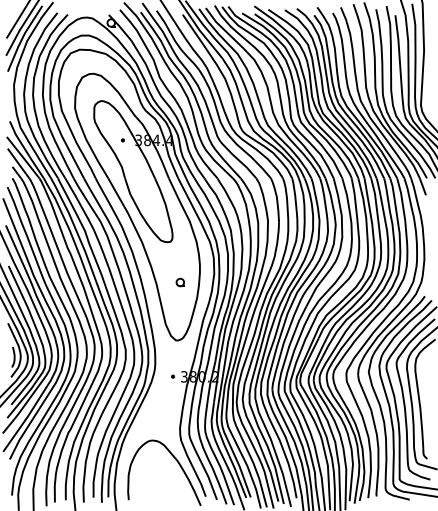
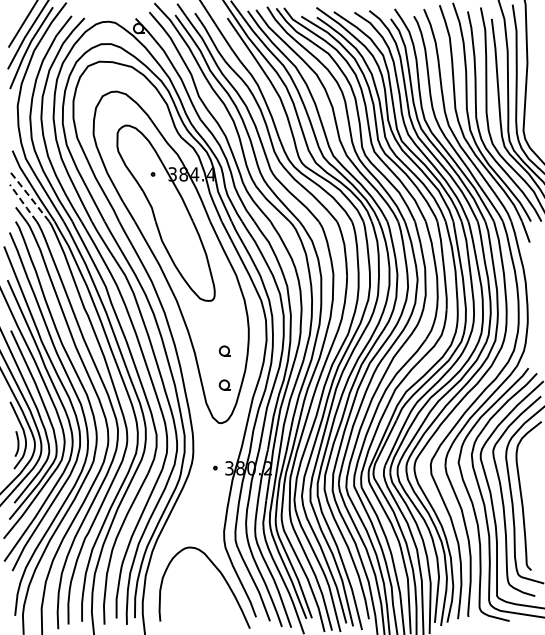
line: (23, 158) -> (29, 196), solid -> dashed
line: (18, 163) -> (23, 203), solid -> dashed
part: (180, 309) -> (224, 384), added

